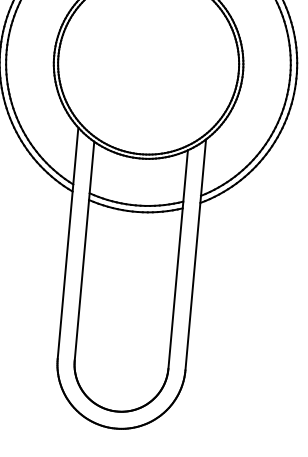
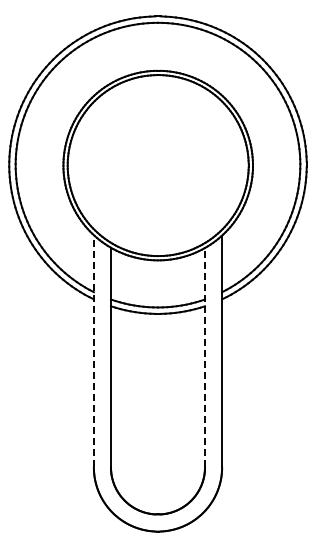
line: (67, 242) -> (93, 350), solid -> dashed
line: (178, 259) -> (205, 357), solid -> dashed

